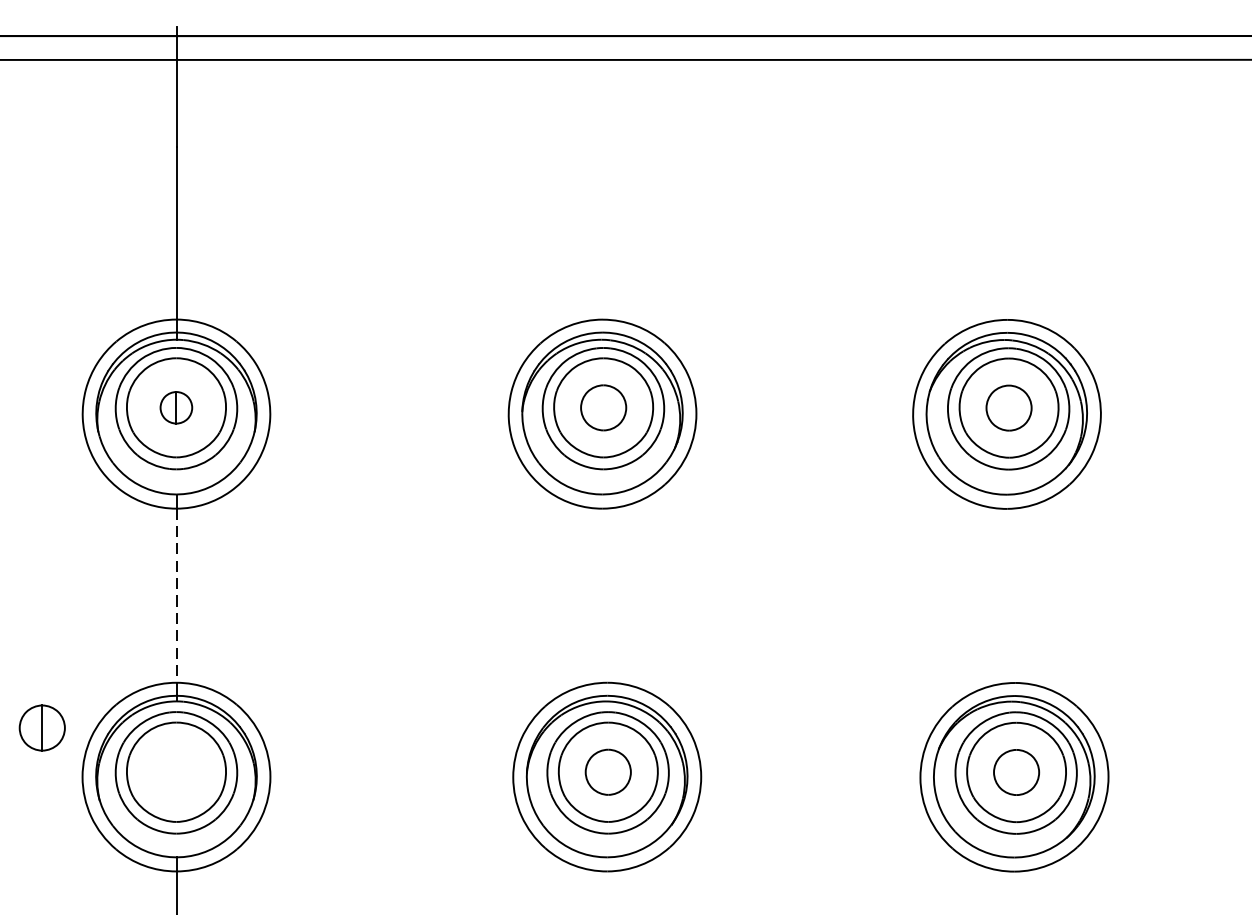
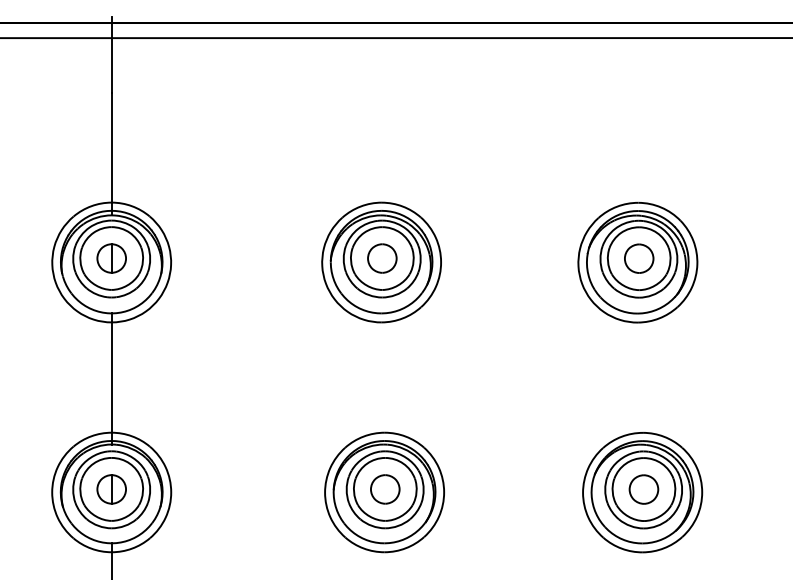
part: (176, 407) -> (111, 258), size x1.43
line: (176, 597) -> (111, 378), dashed -> solid
part: (41, 728) -> (111, 489), moved

